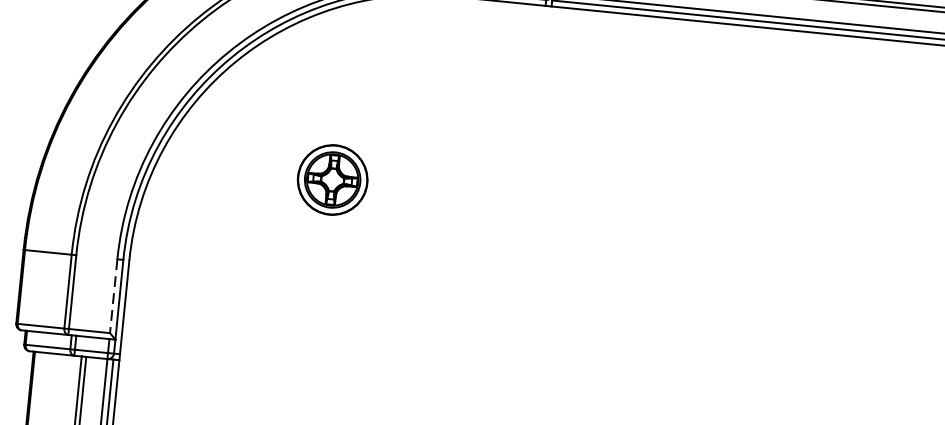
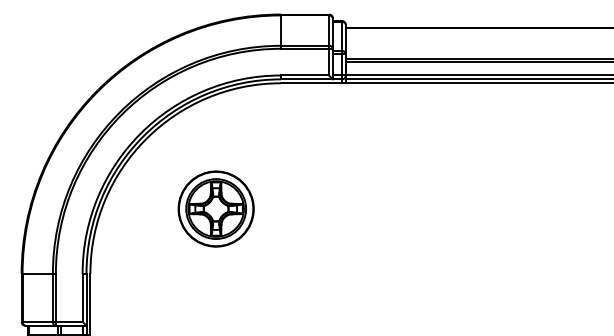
part: (331, 179) -> (215, 208), size x1.67
line: (113, 295) -> (82, 297), dashed -> solid

